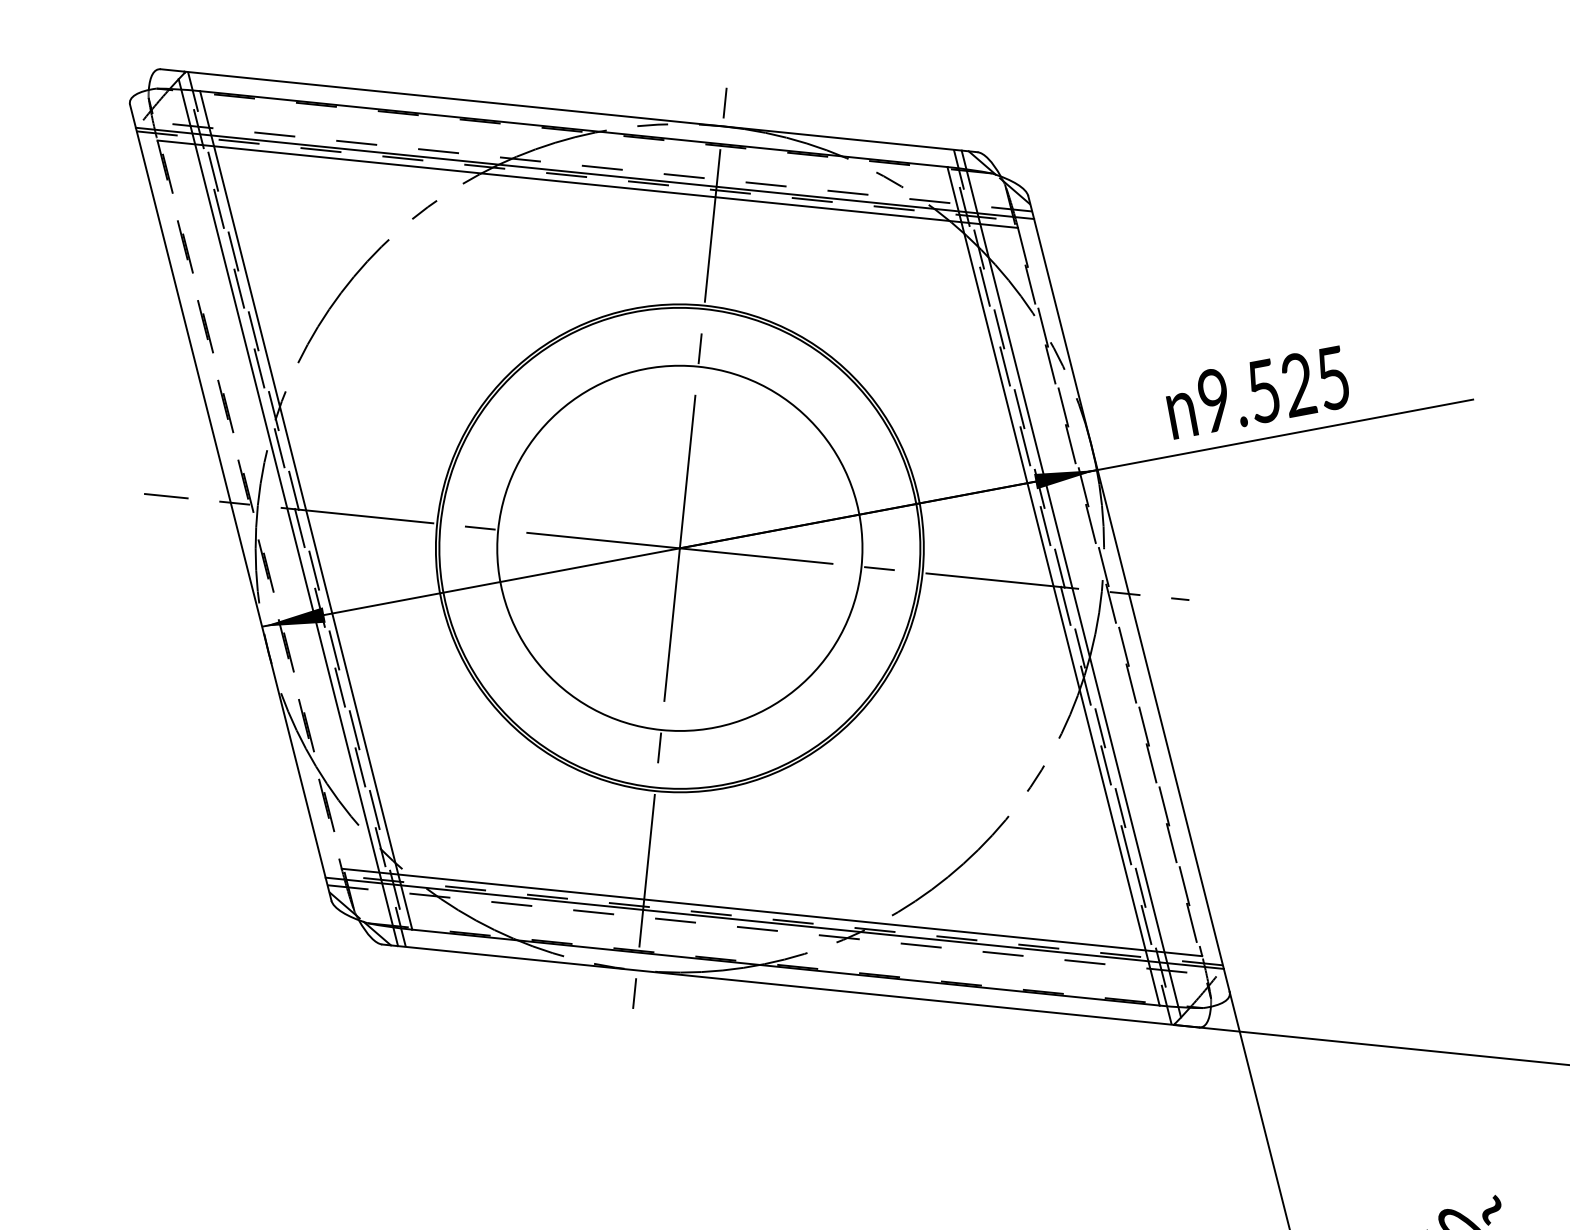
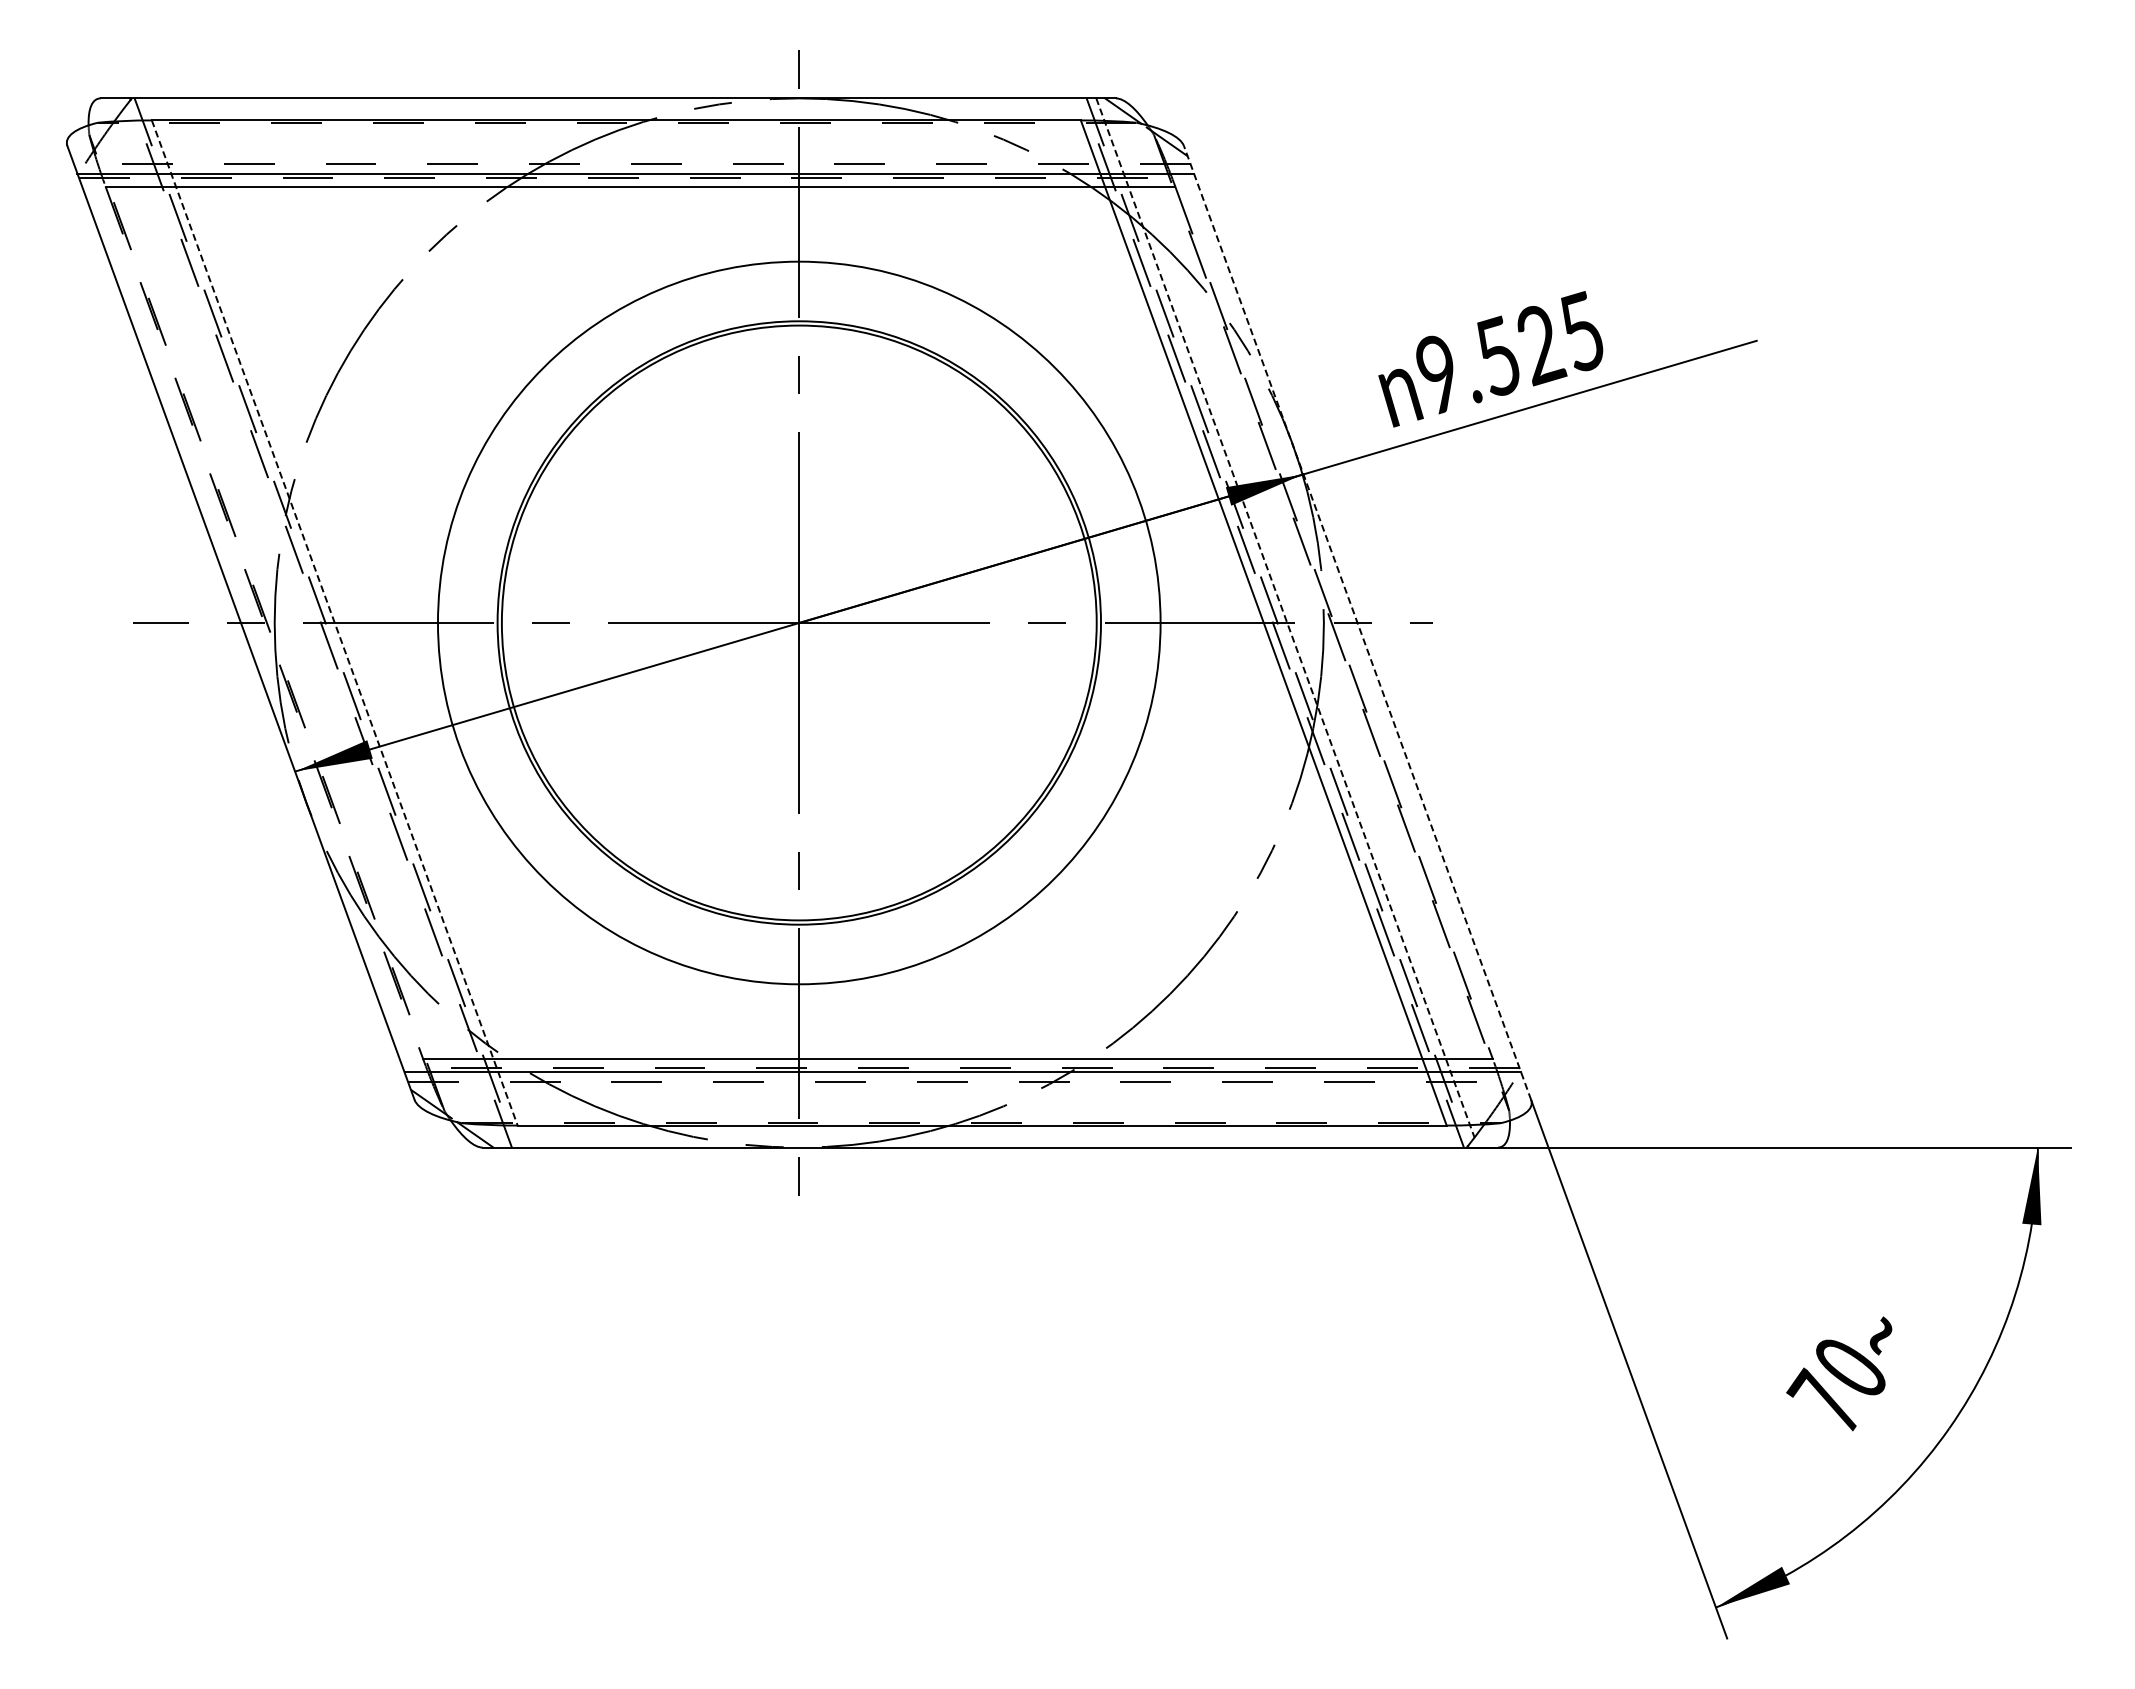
line: (305, 510) -> (334, 623), solid -> dashed
line: (288, 512) -> (313, 627), removed
circle: (680, 547) -> (799, 622), size x1.6
line: (1071, 583) -> (1285, 617), solid -> dashed
line: (1128, 594) -> (1357, 623), solid -> dashed

